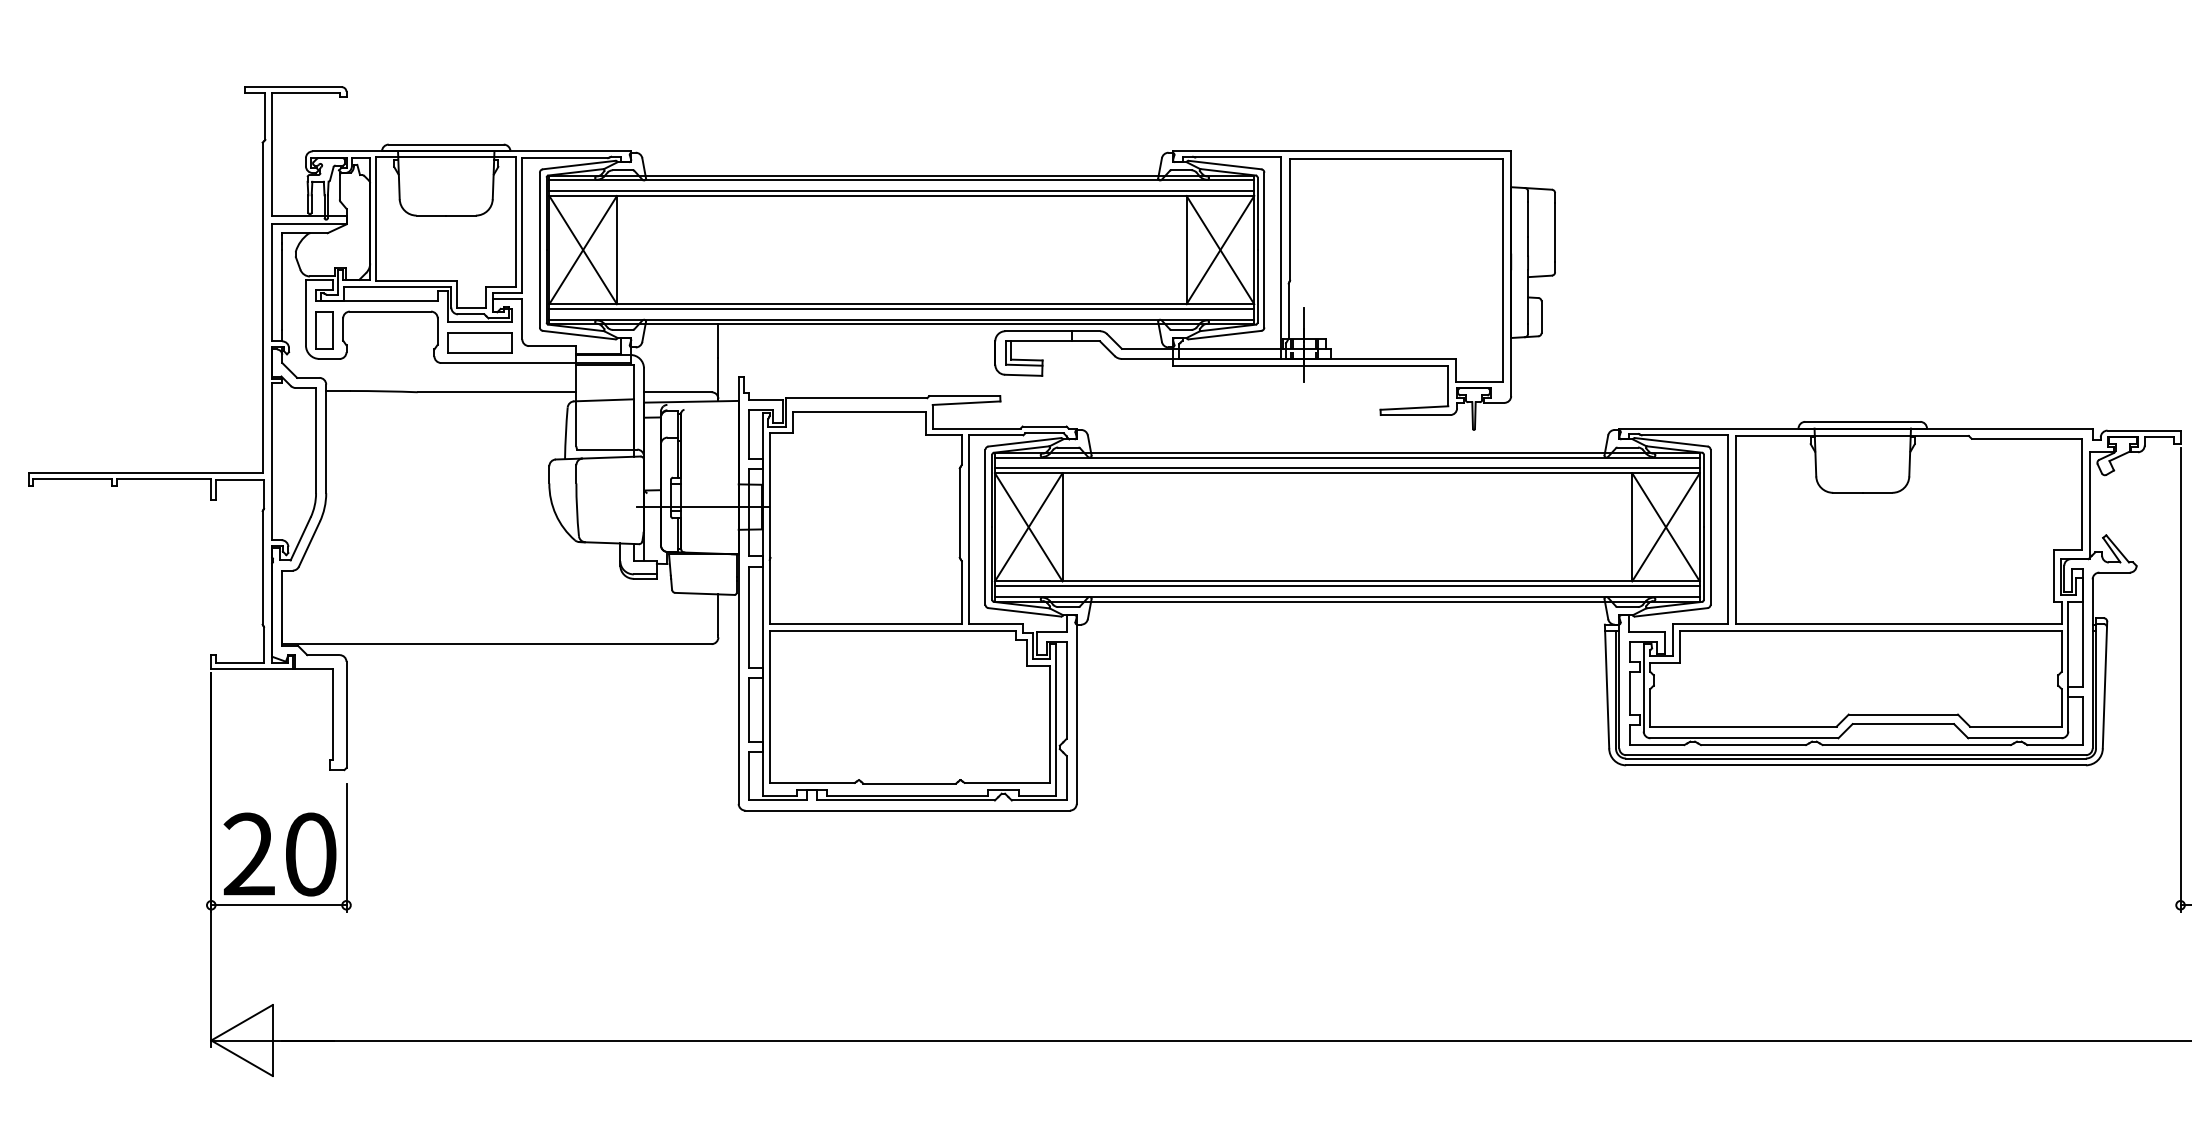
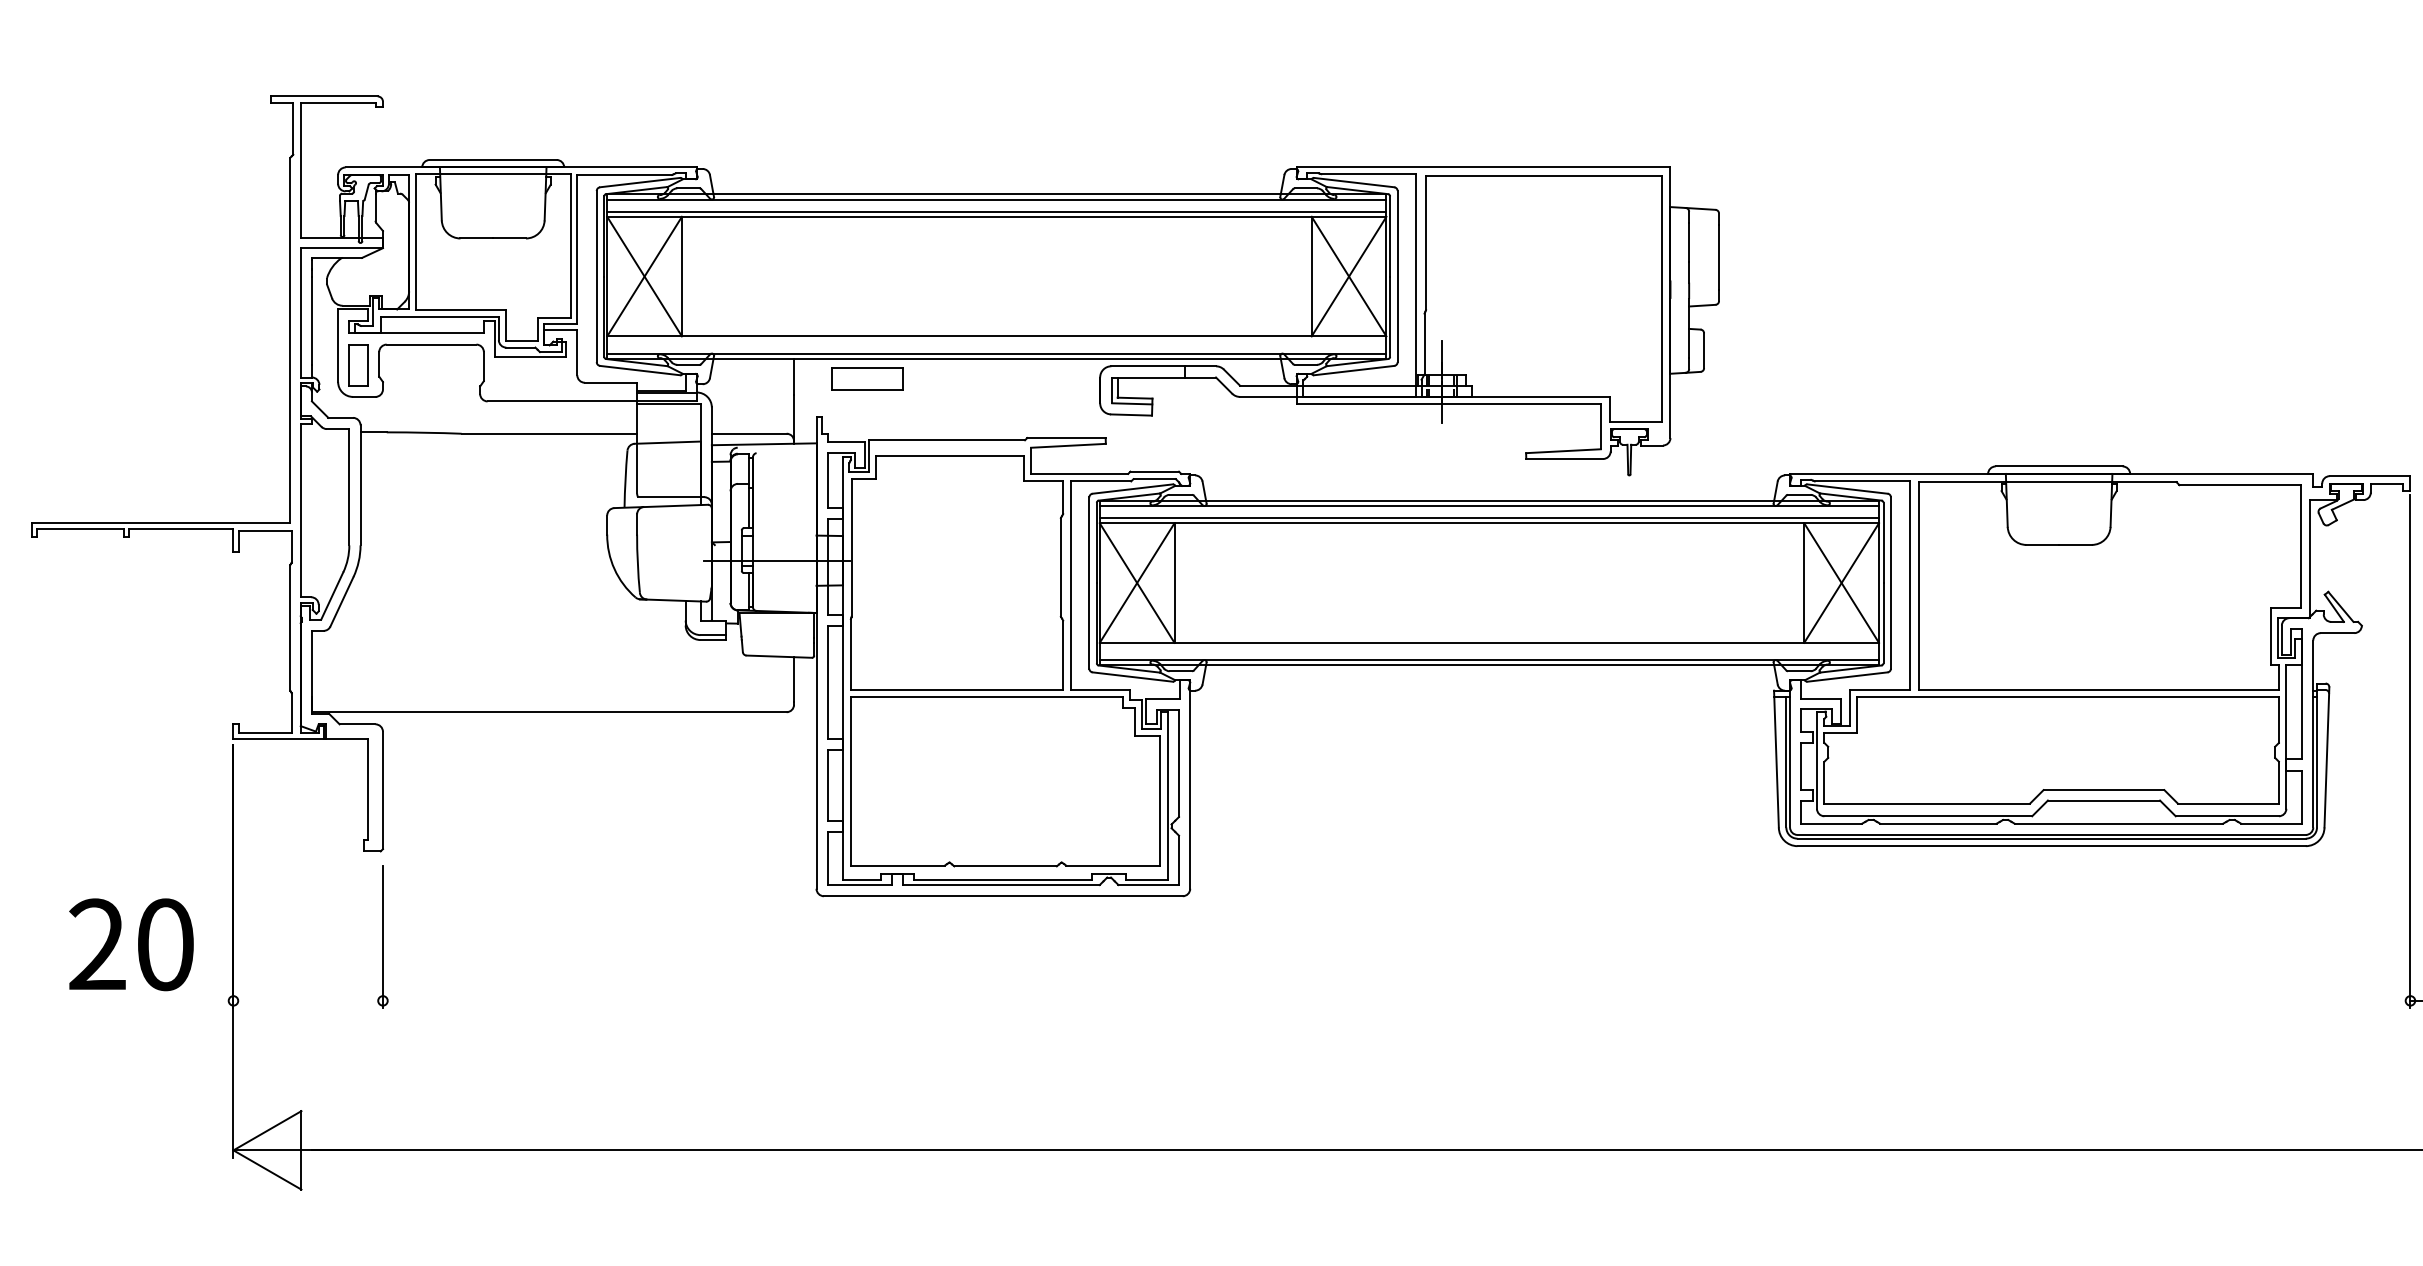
line: (901, 308) -> (996, 341), removed
part: (479, 342) -> (867, 378), moved
line: (1347, 586) -> (1489, 648), removed
text: (280, 854) -> (131, 944), moved
line: (278, 904) -> (307, 1000), removed

